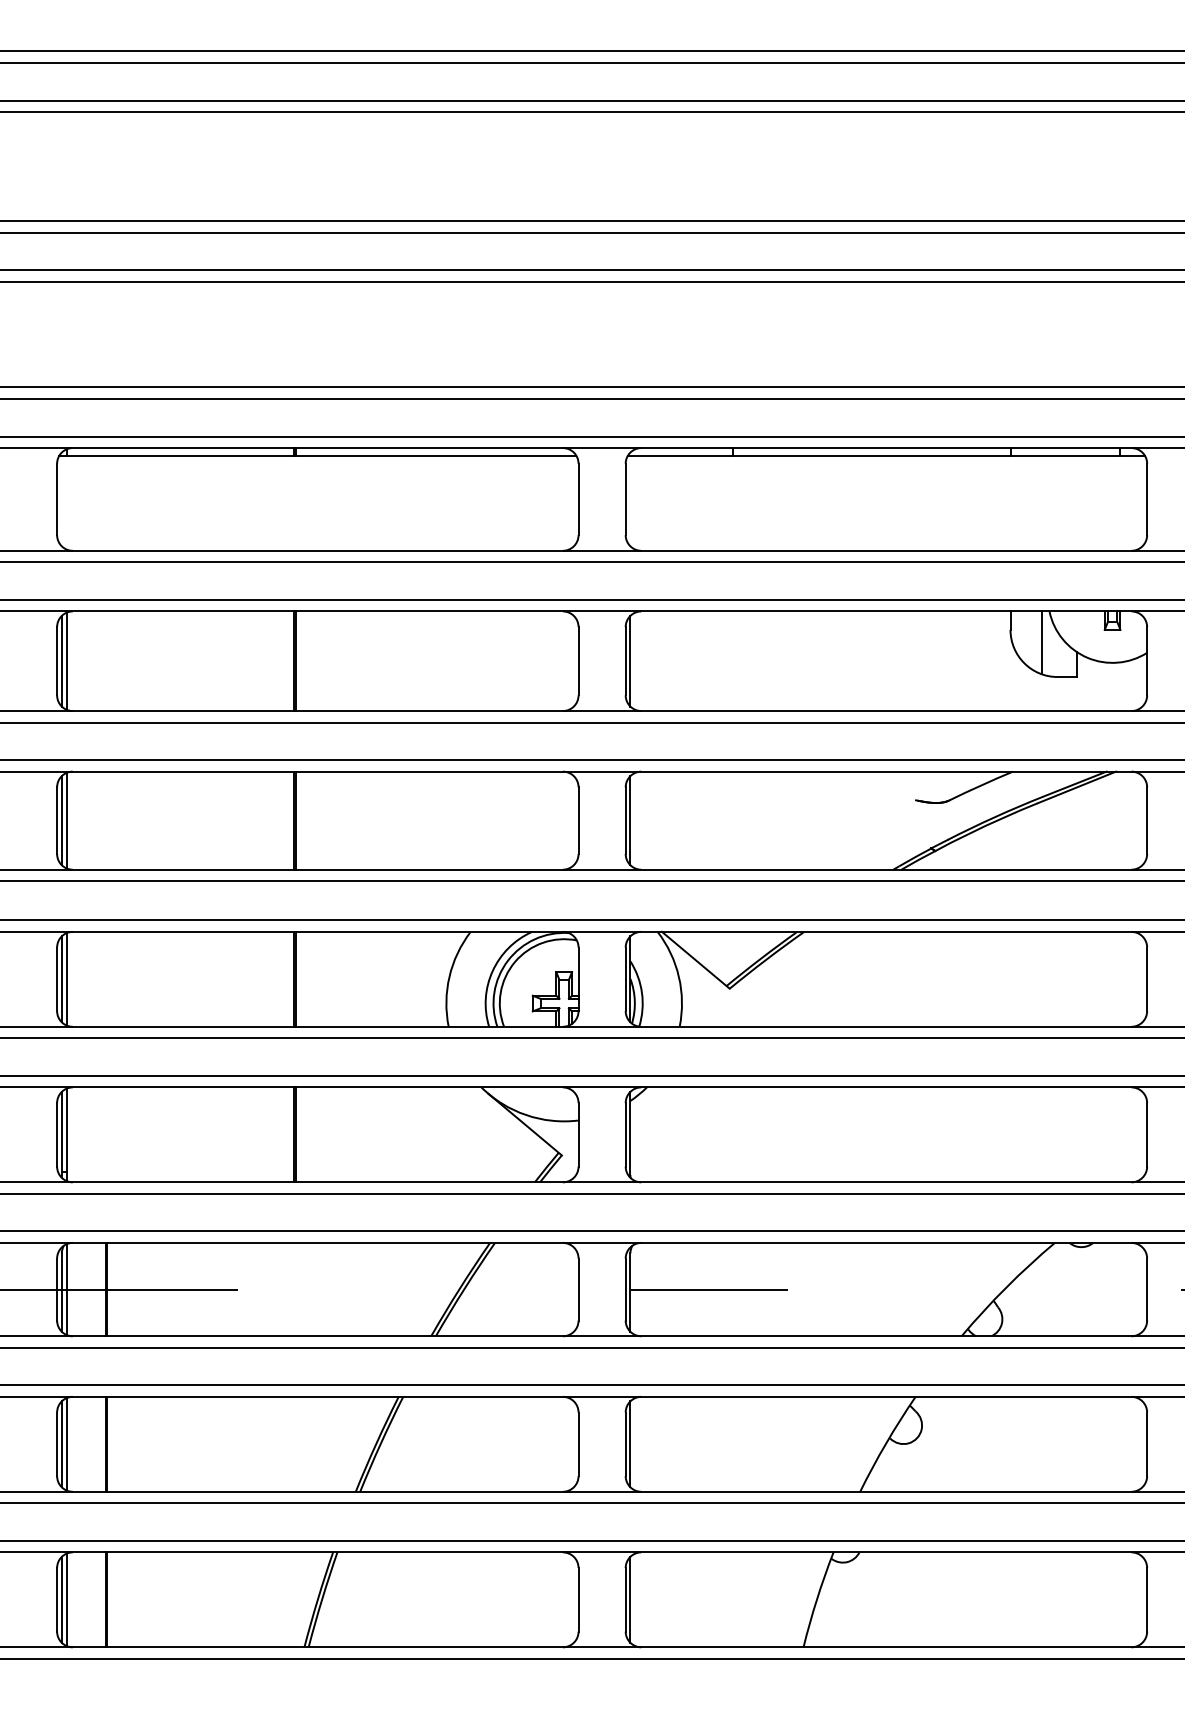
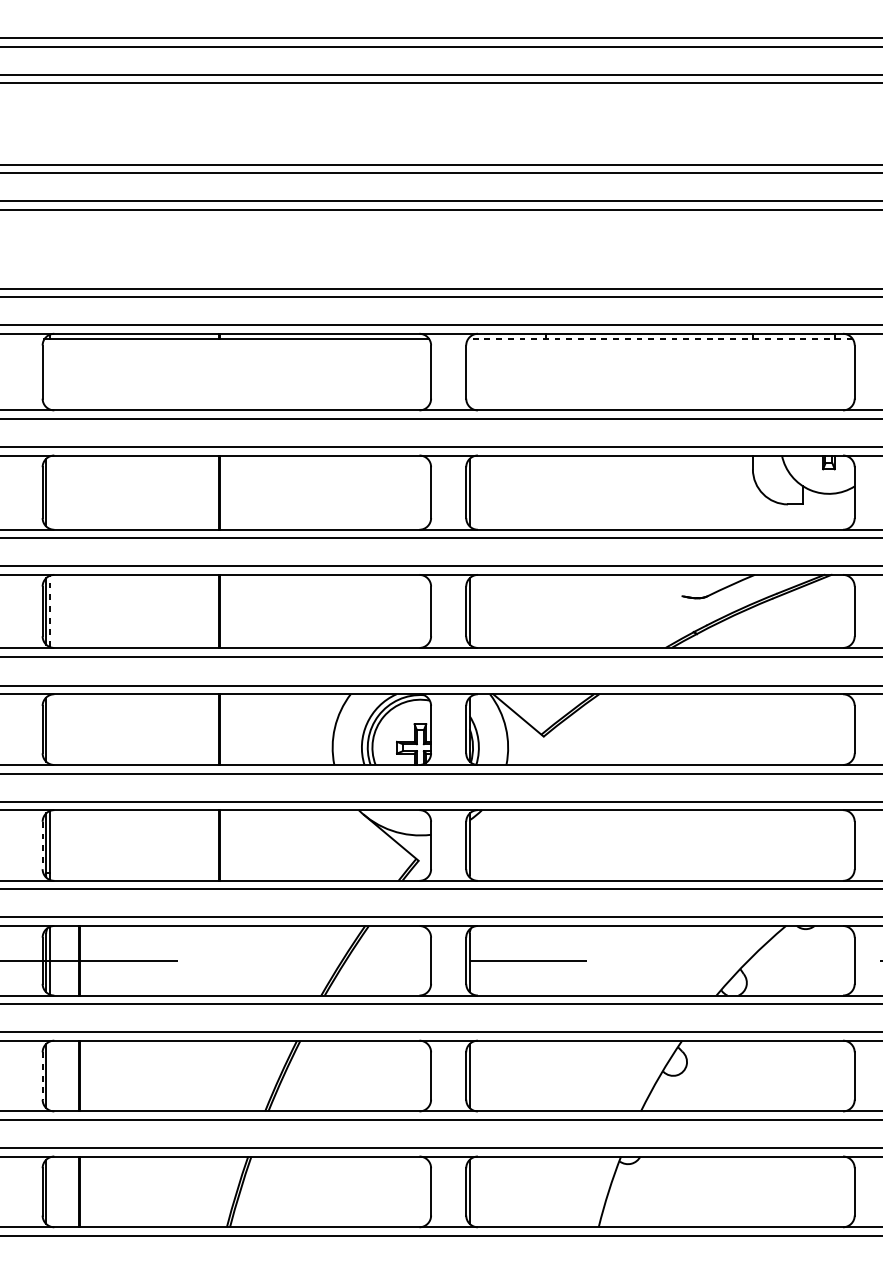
line: (885, 455) -> (659, 339), solid -> dashed
line: (1041, 642) -> (776, 478), removed
line: (66, 660) -> (49, 492), removed
line: (66, 820) -> (49, 611), solid -> dashed
line: (66, 979) -> (49, 729), removed
line: (57, 1134) -> (42, 845), solid -> dashed
line: (57, 1444) -> (42, 1076), solid -> dashed
line: (66, 1444) -> (49, 1076), removed
line: (66, 1599) -> (49, 1191), removed

